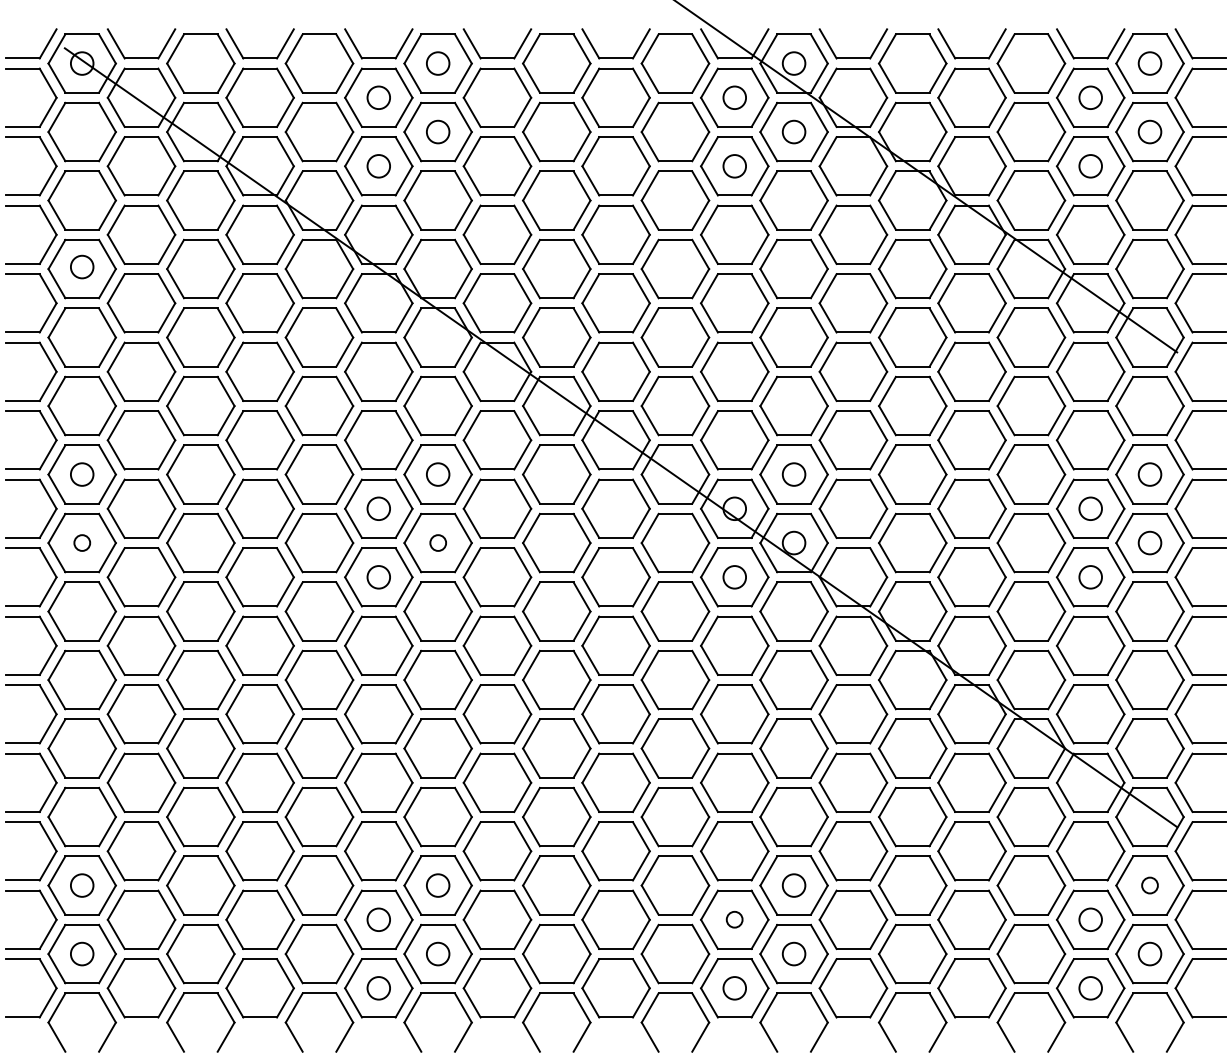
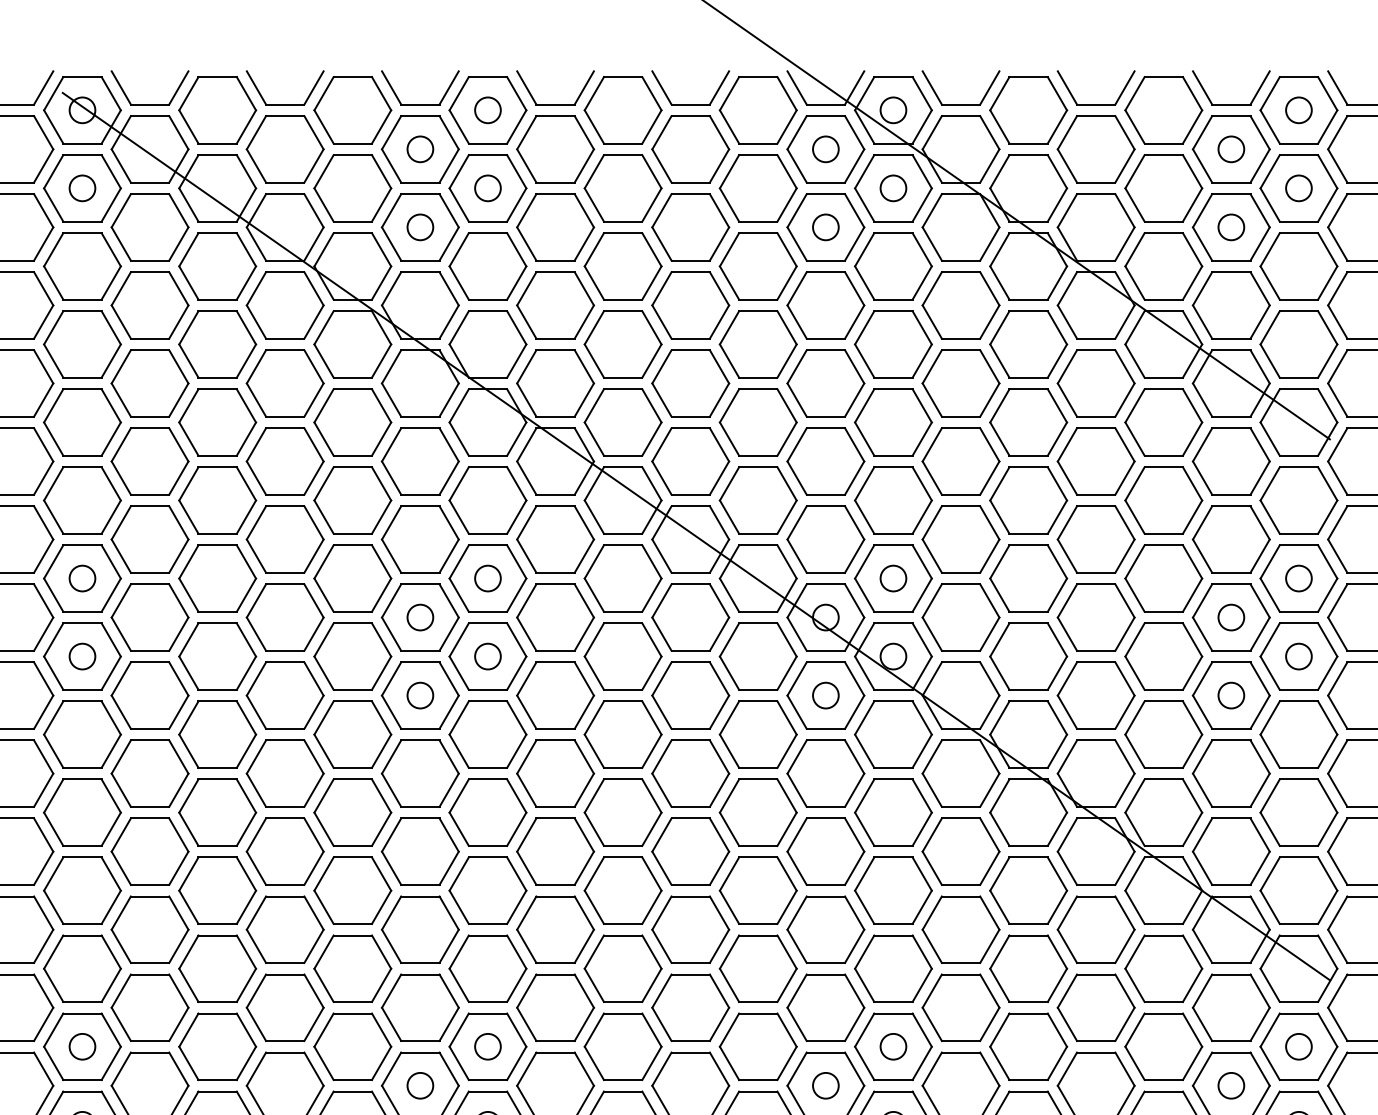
circle: (82, 266) -> (82, 187), moved
circle: (82, 542) -> (82, 655), size x1.43
circle: (438, 542) -> (488, 655), size x1.43
circle: (1149, 885) -> (1298, 1046), size x1.43
circle: (734, 919) -> (825, 1085), size x1.43

